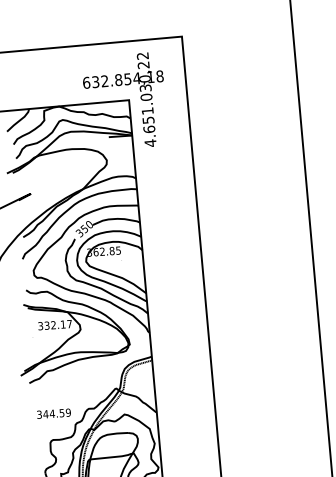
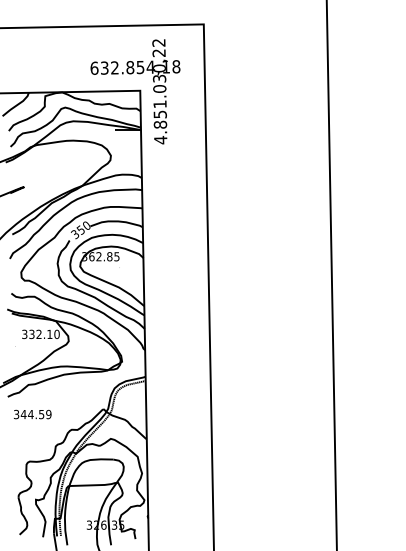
text: (148, 129) -> (159, 124), 4.651.030,22 -> 4.851.030,22
text: (69, 323) -> (56, 333), 332.17 -> 332.10
text: (53, 413) -> (32, 414), moved

